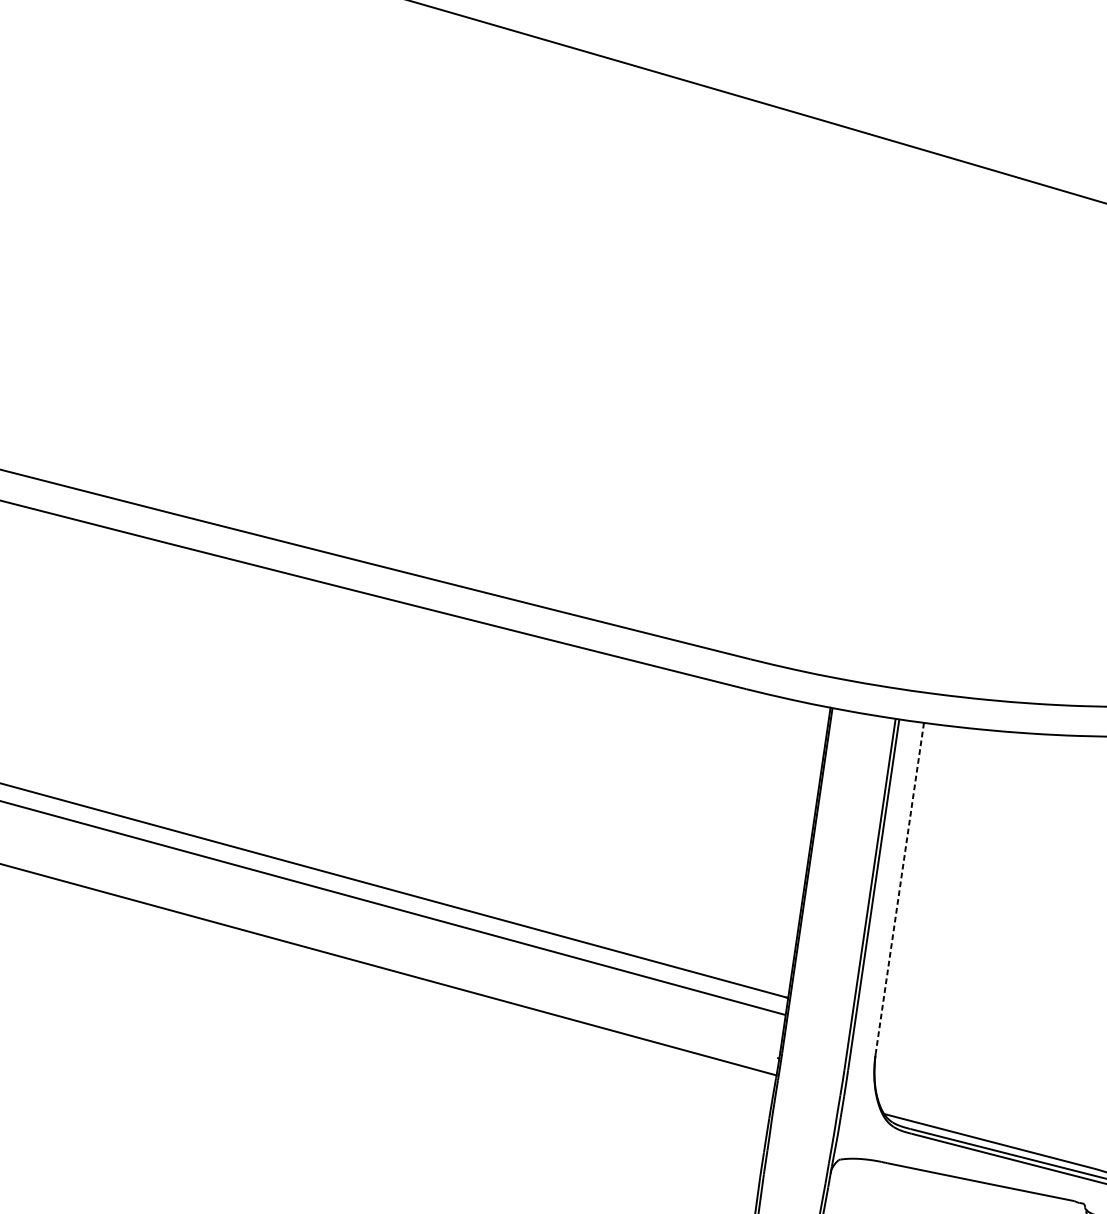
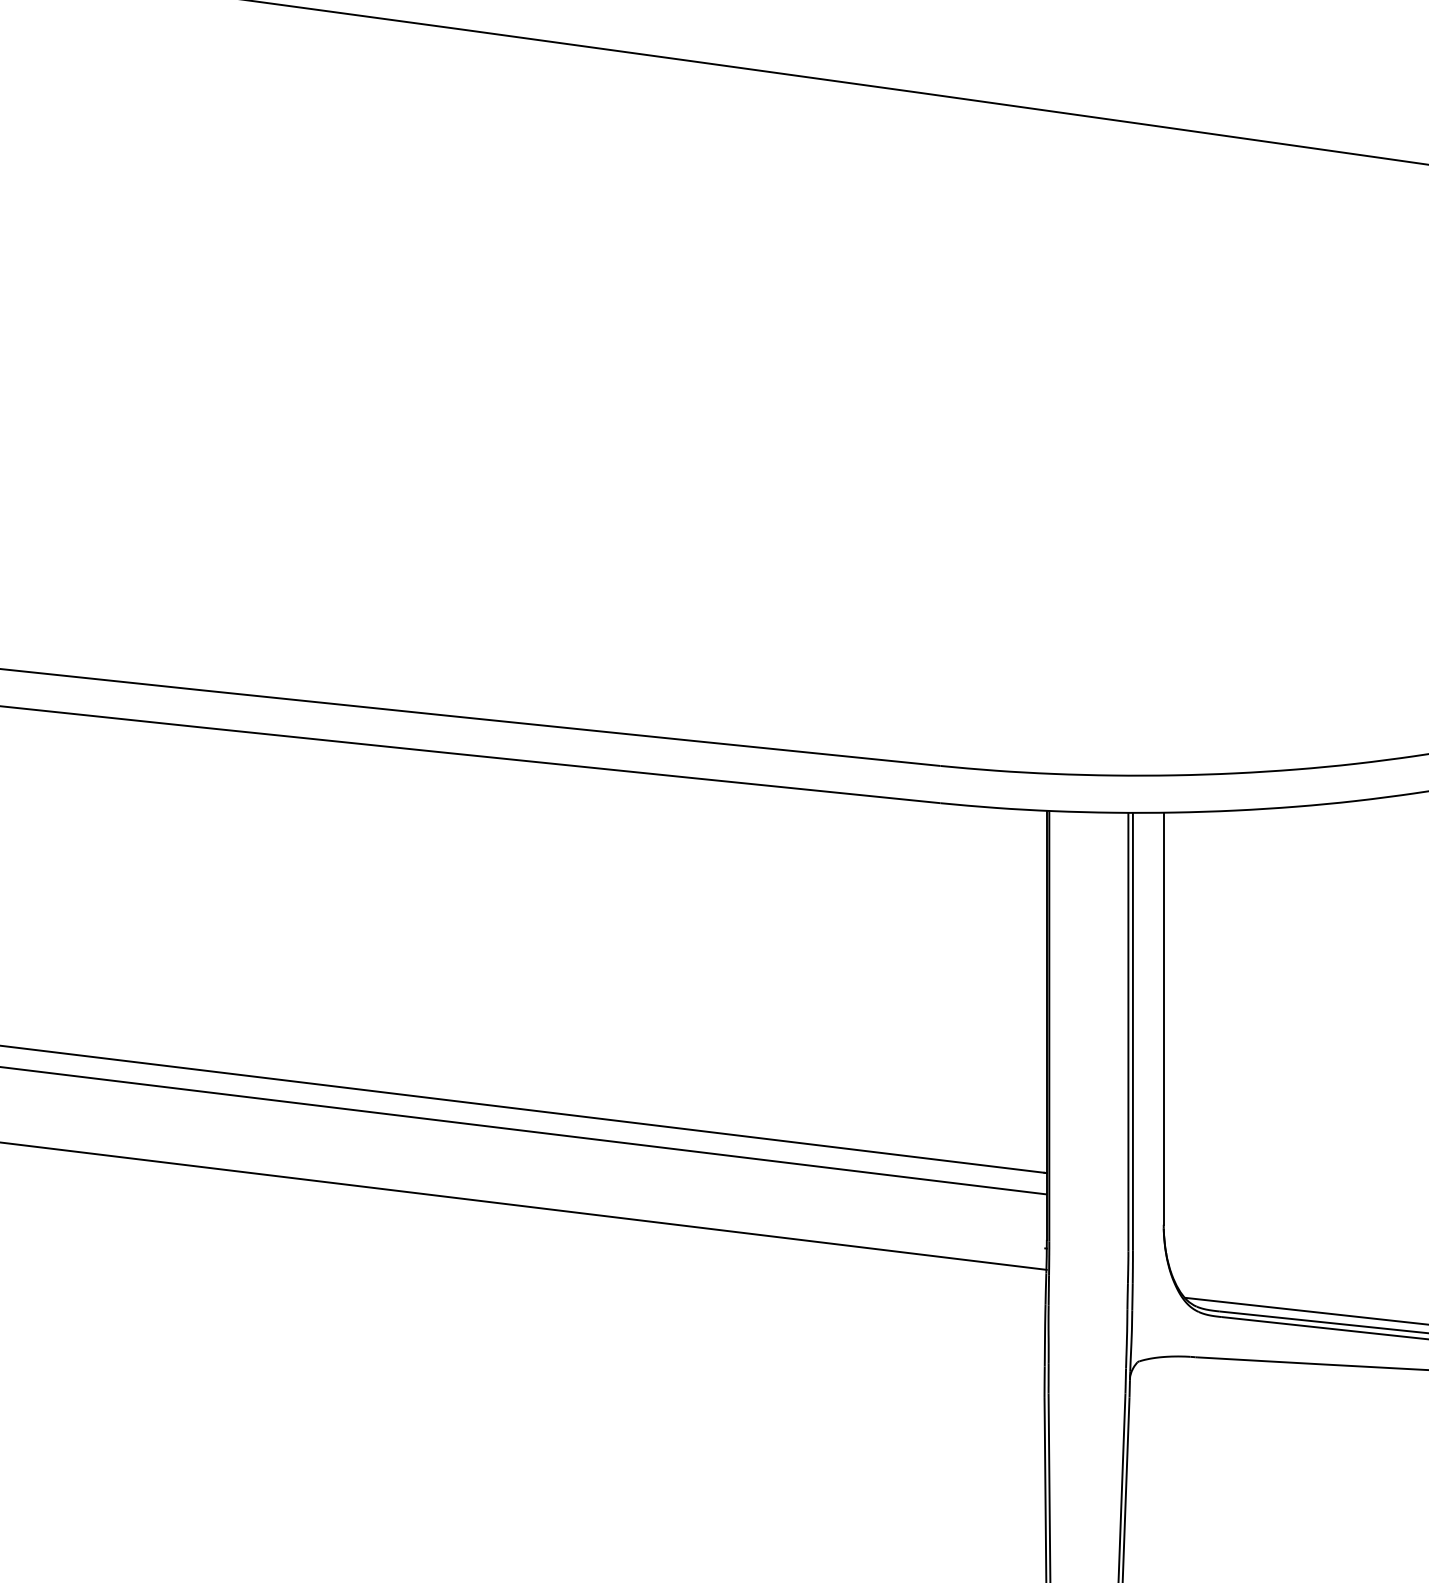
line: (899, 887) -> (1163, 1018), dashed -> solid

